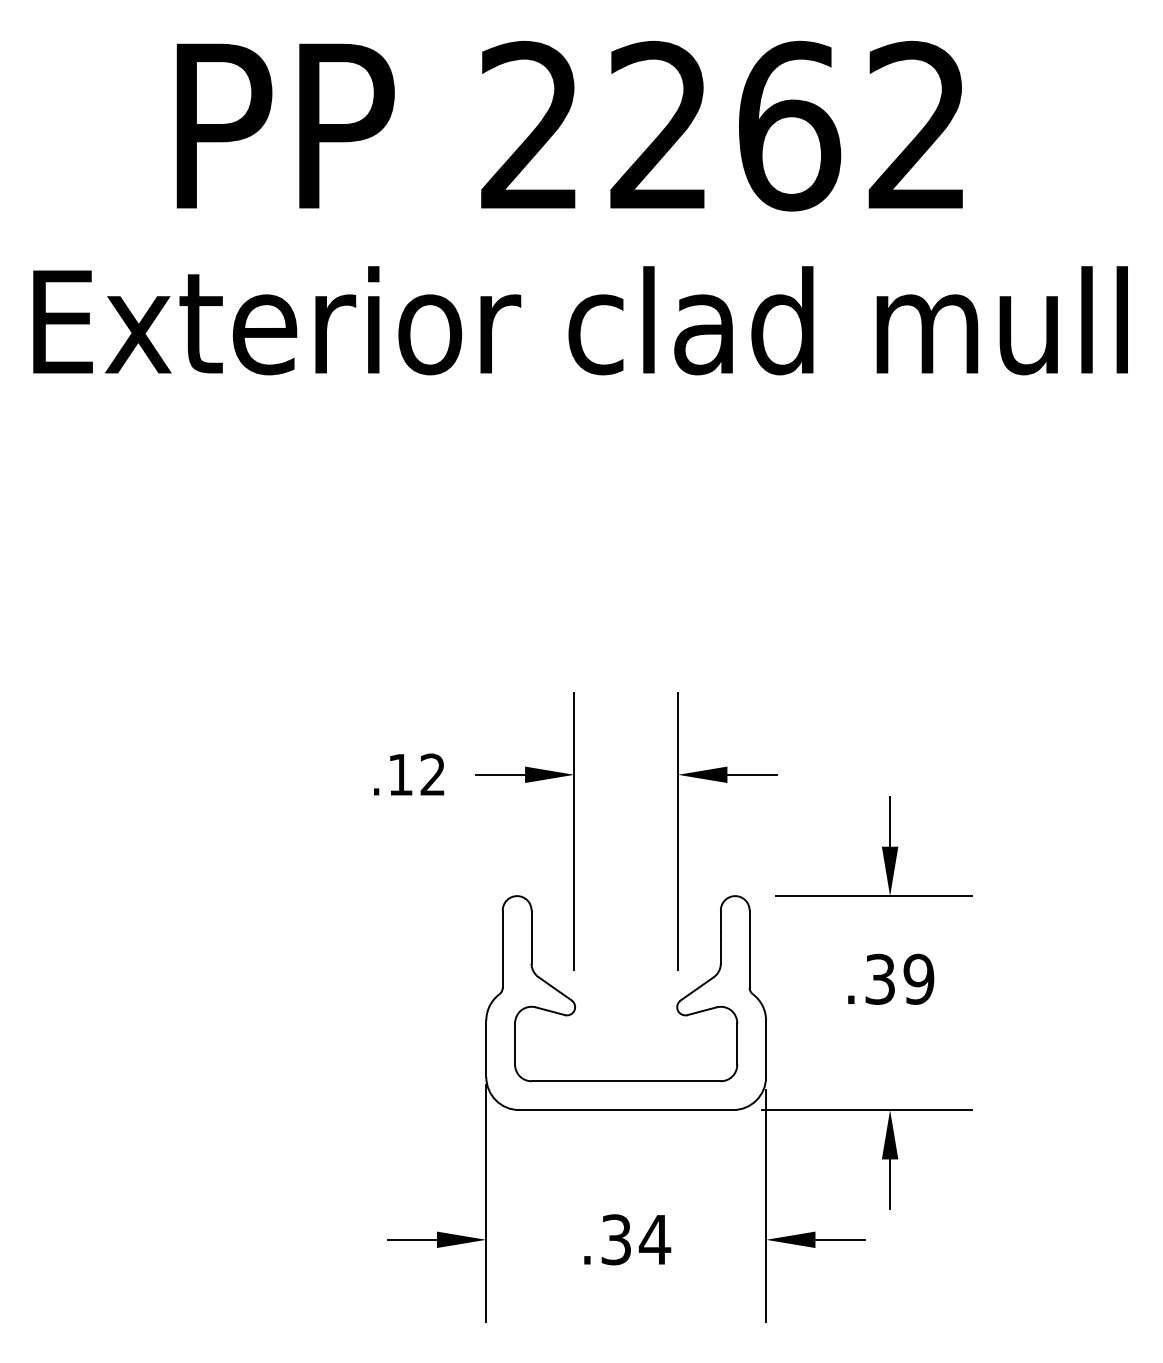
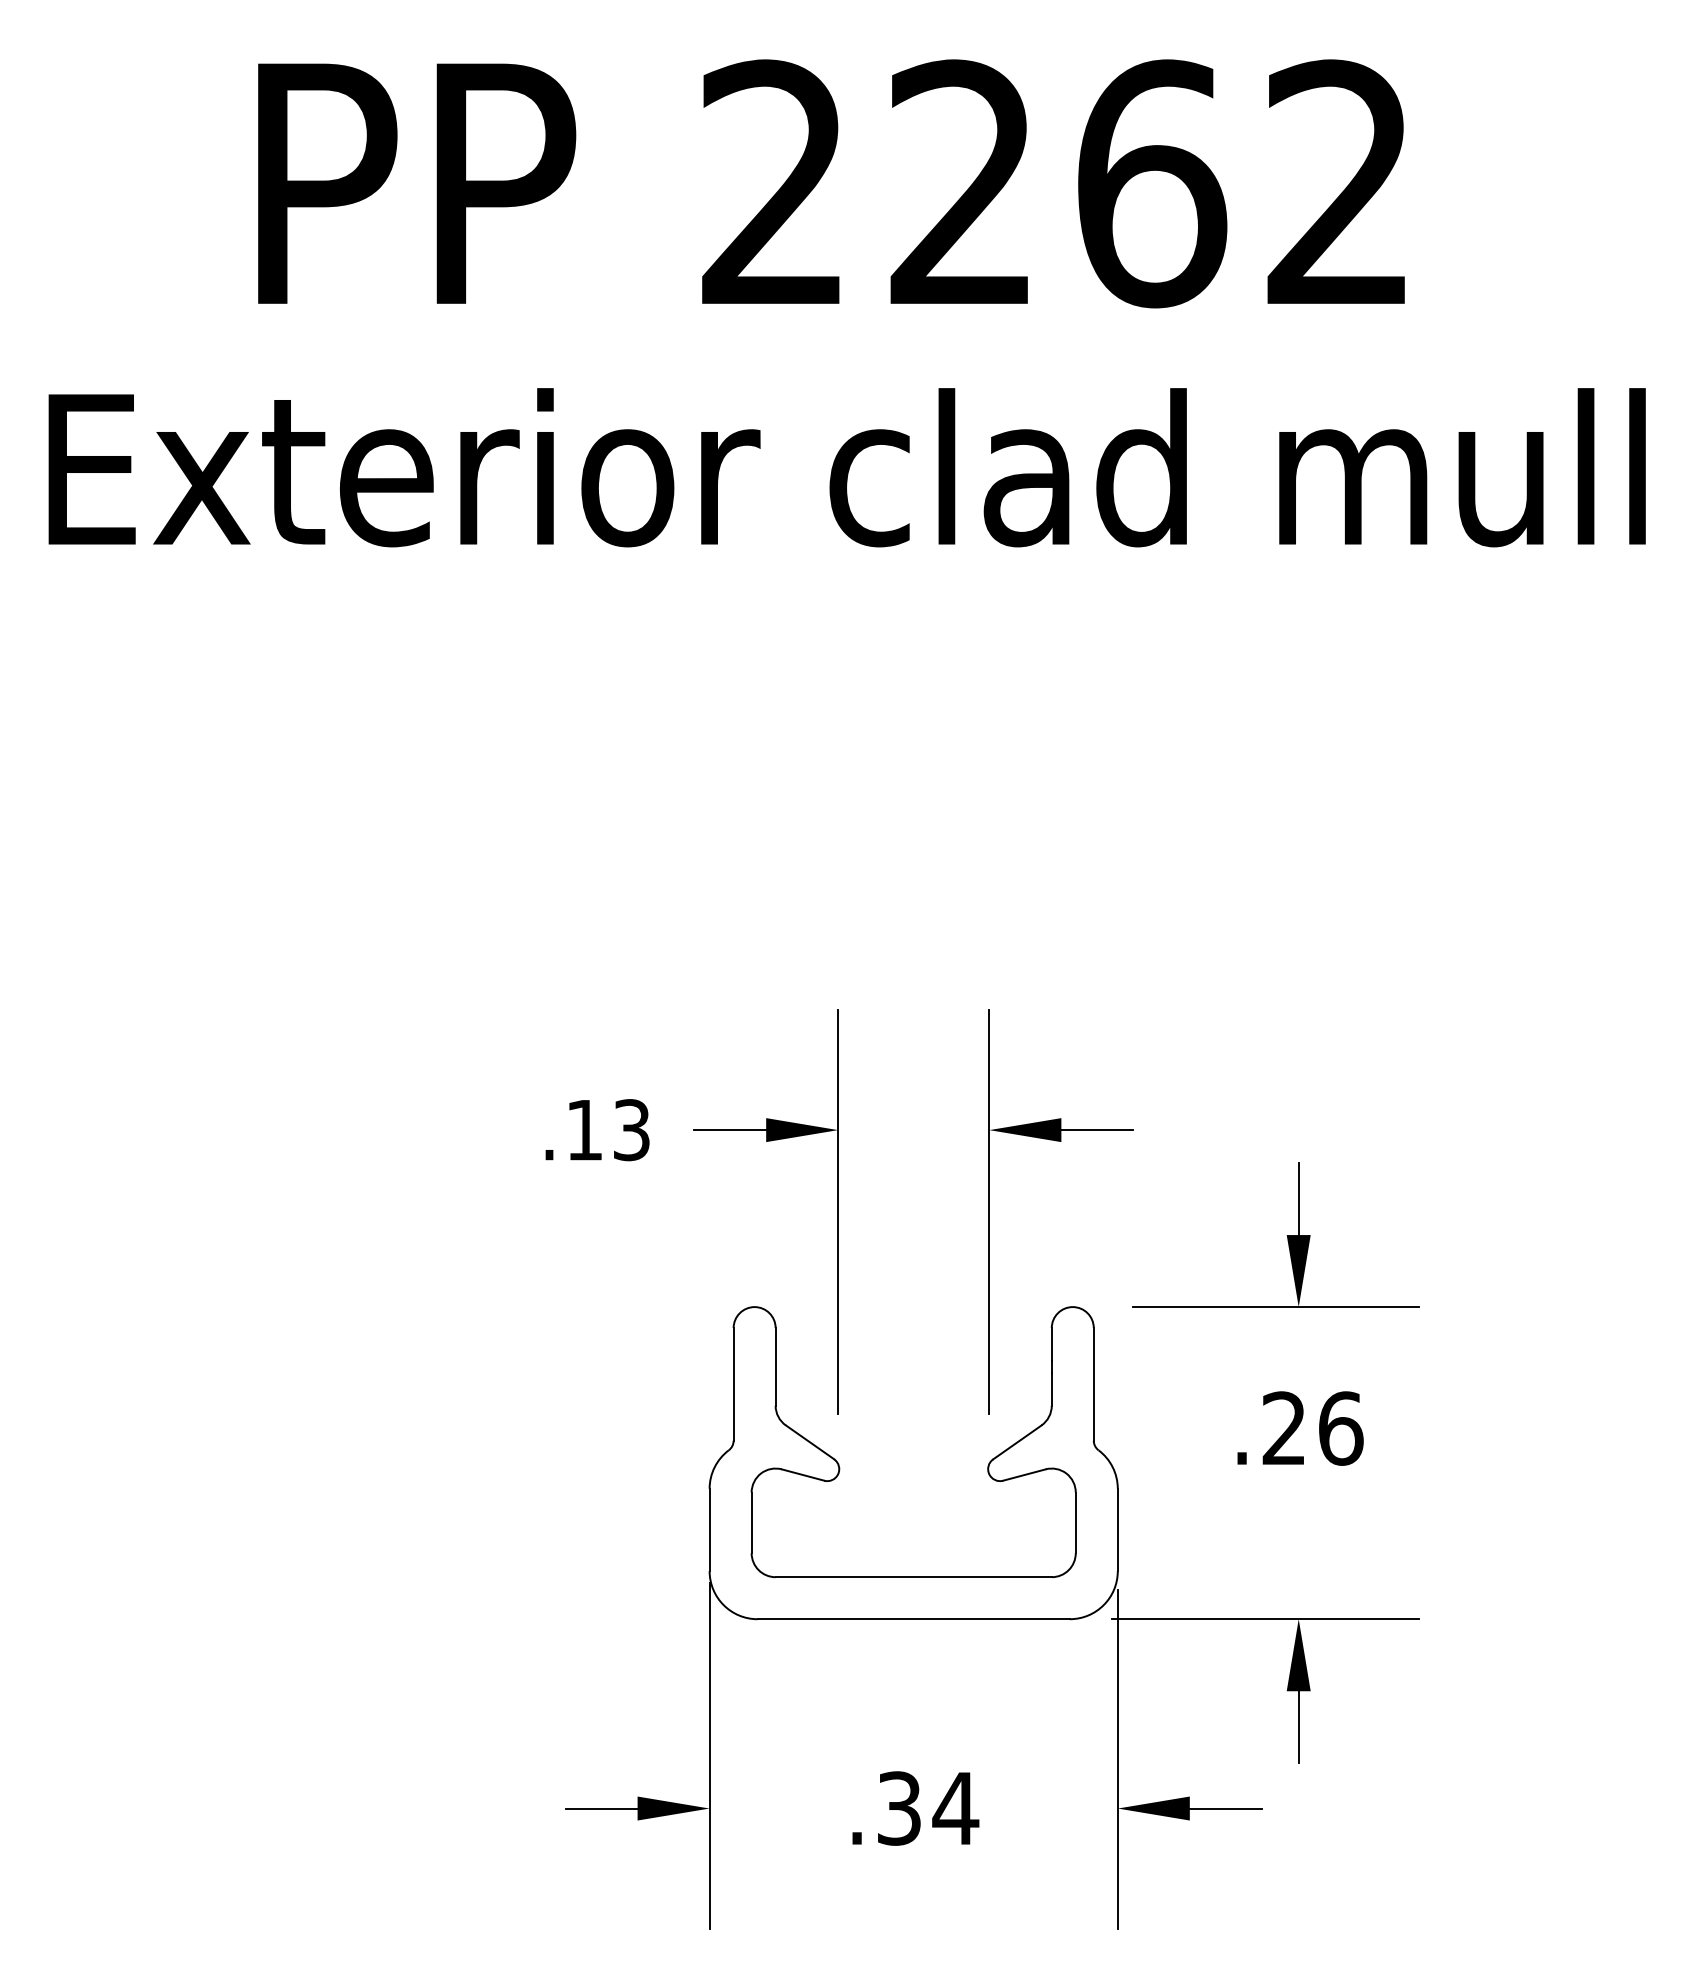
text: (432, 774) -> (631, 1129), .12 -> .13
text: (899, 978) -> (1312, 1427), .39 -> .26

